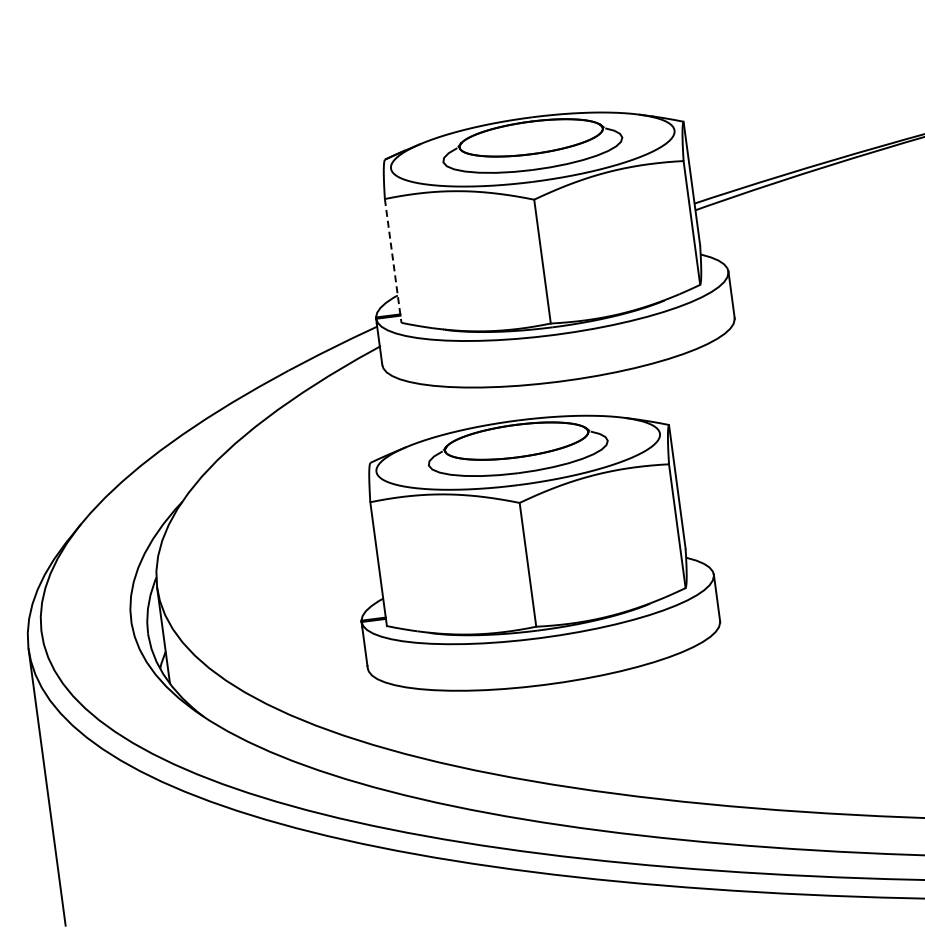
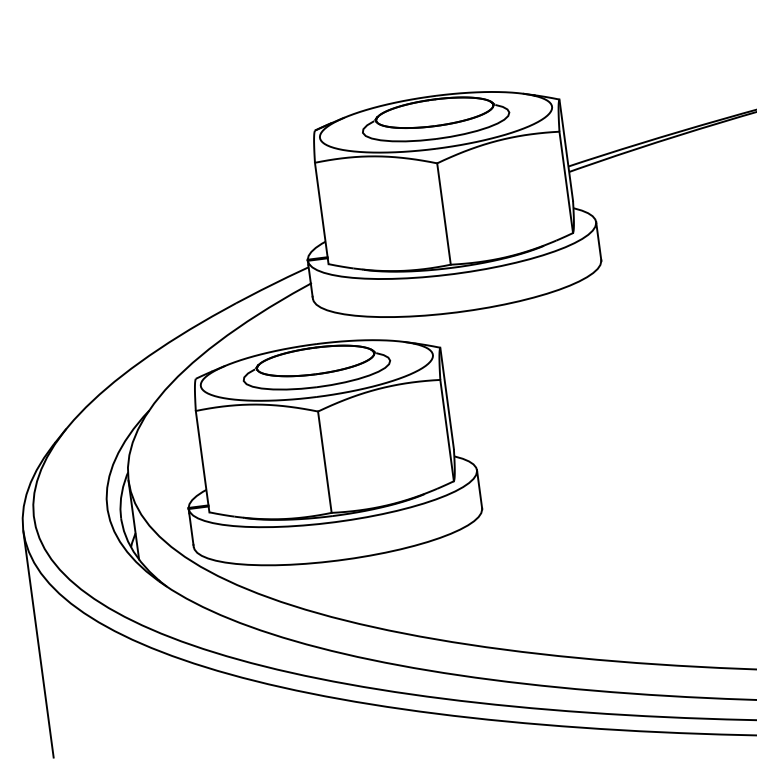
line: (393, 261) -> (322, 213), dashed -> solid
part: (540, 552) -> (335, 452), moved

